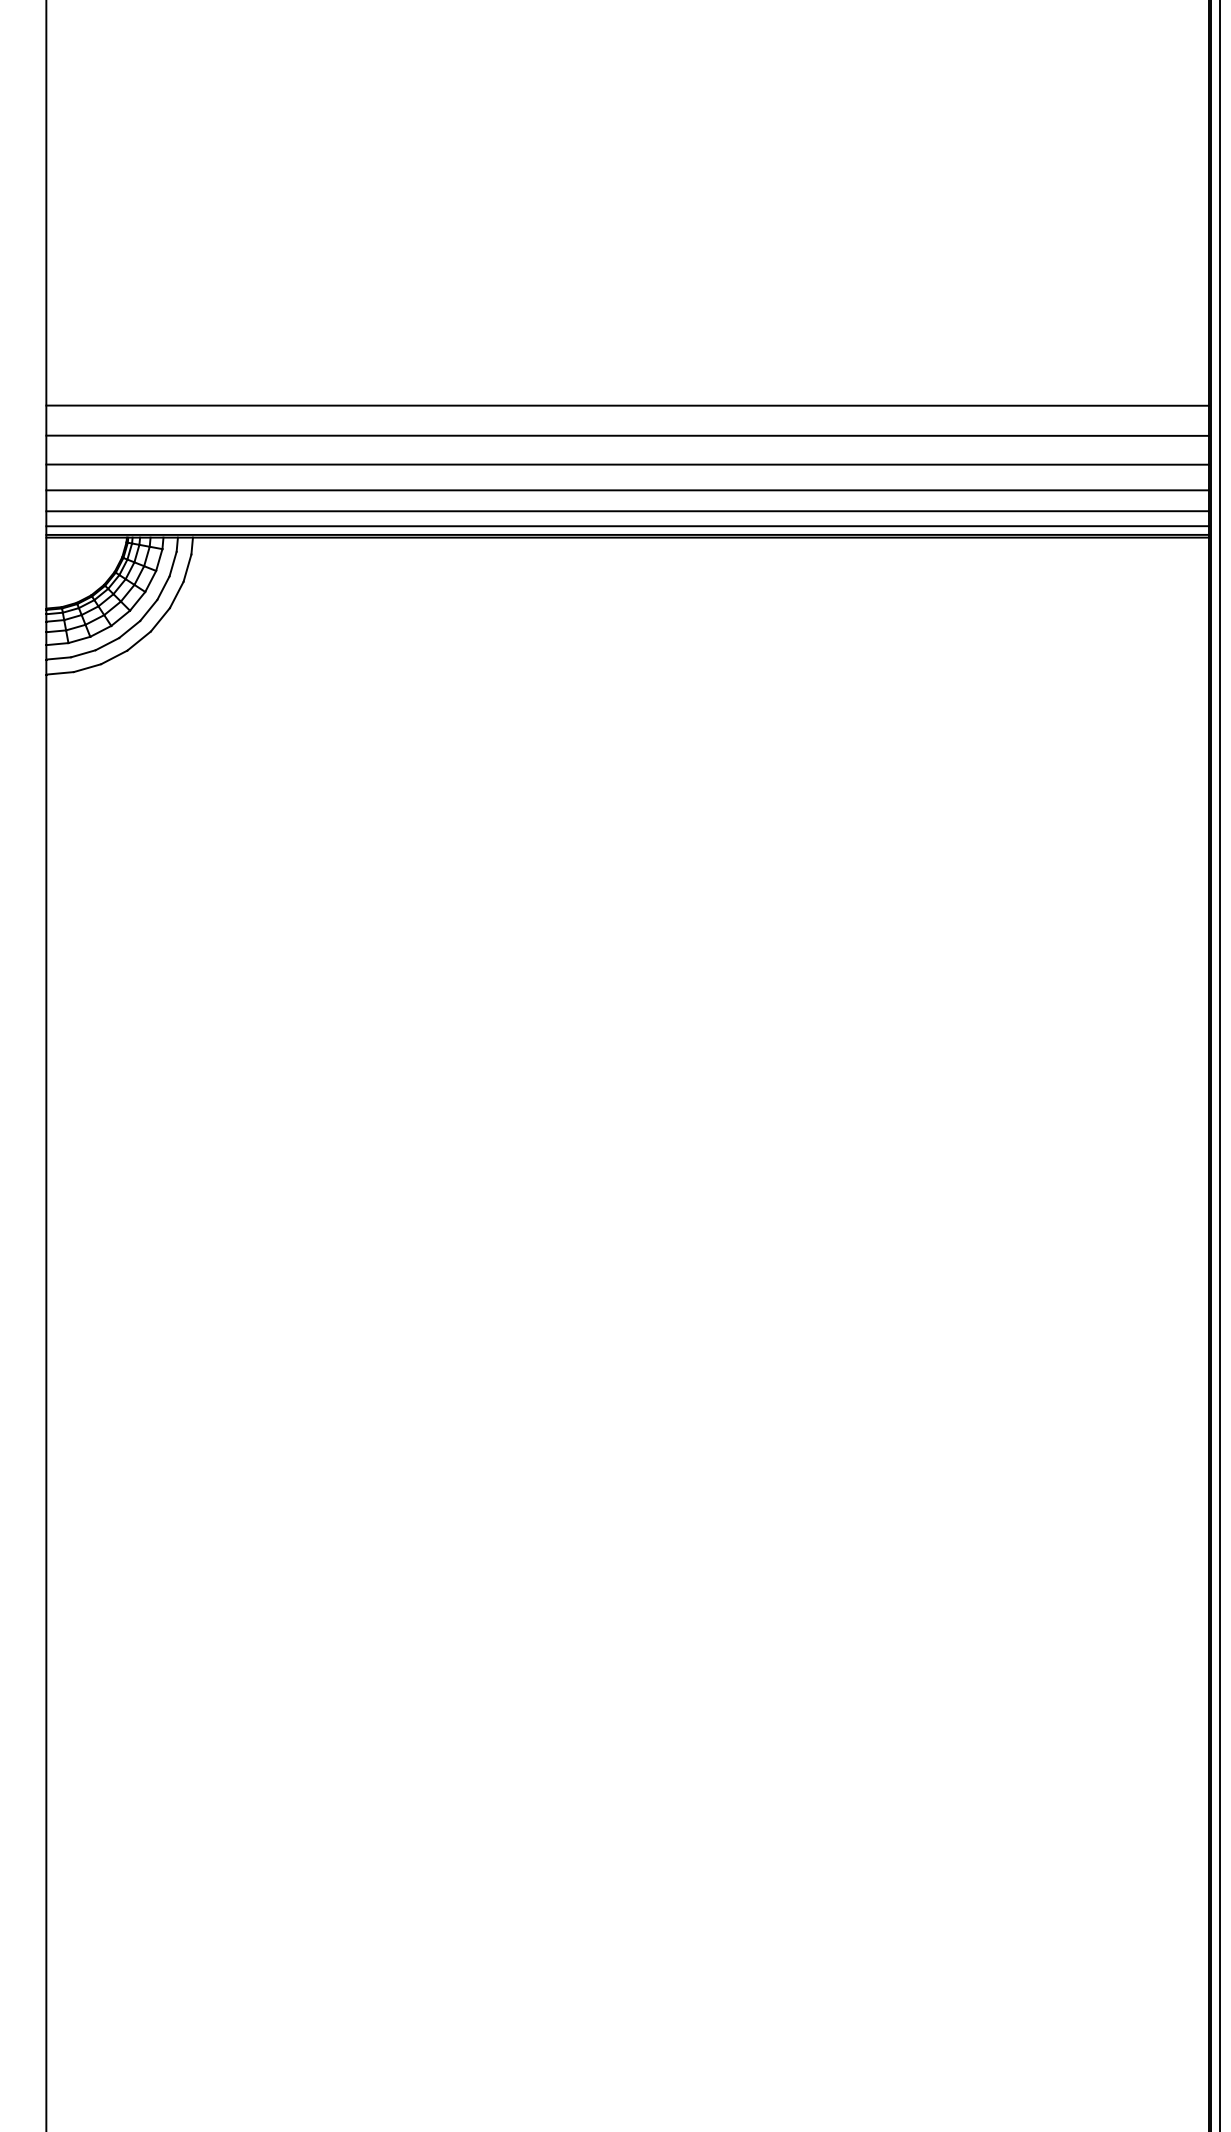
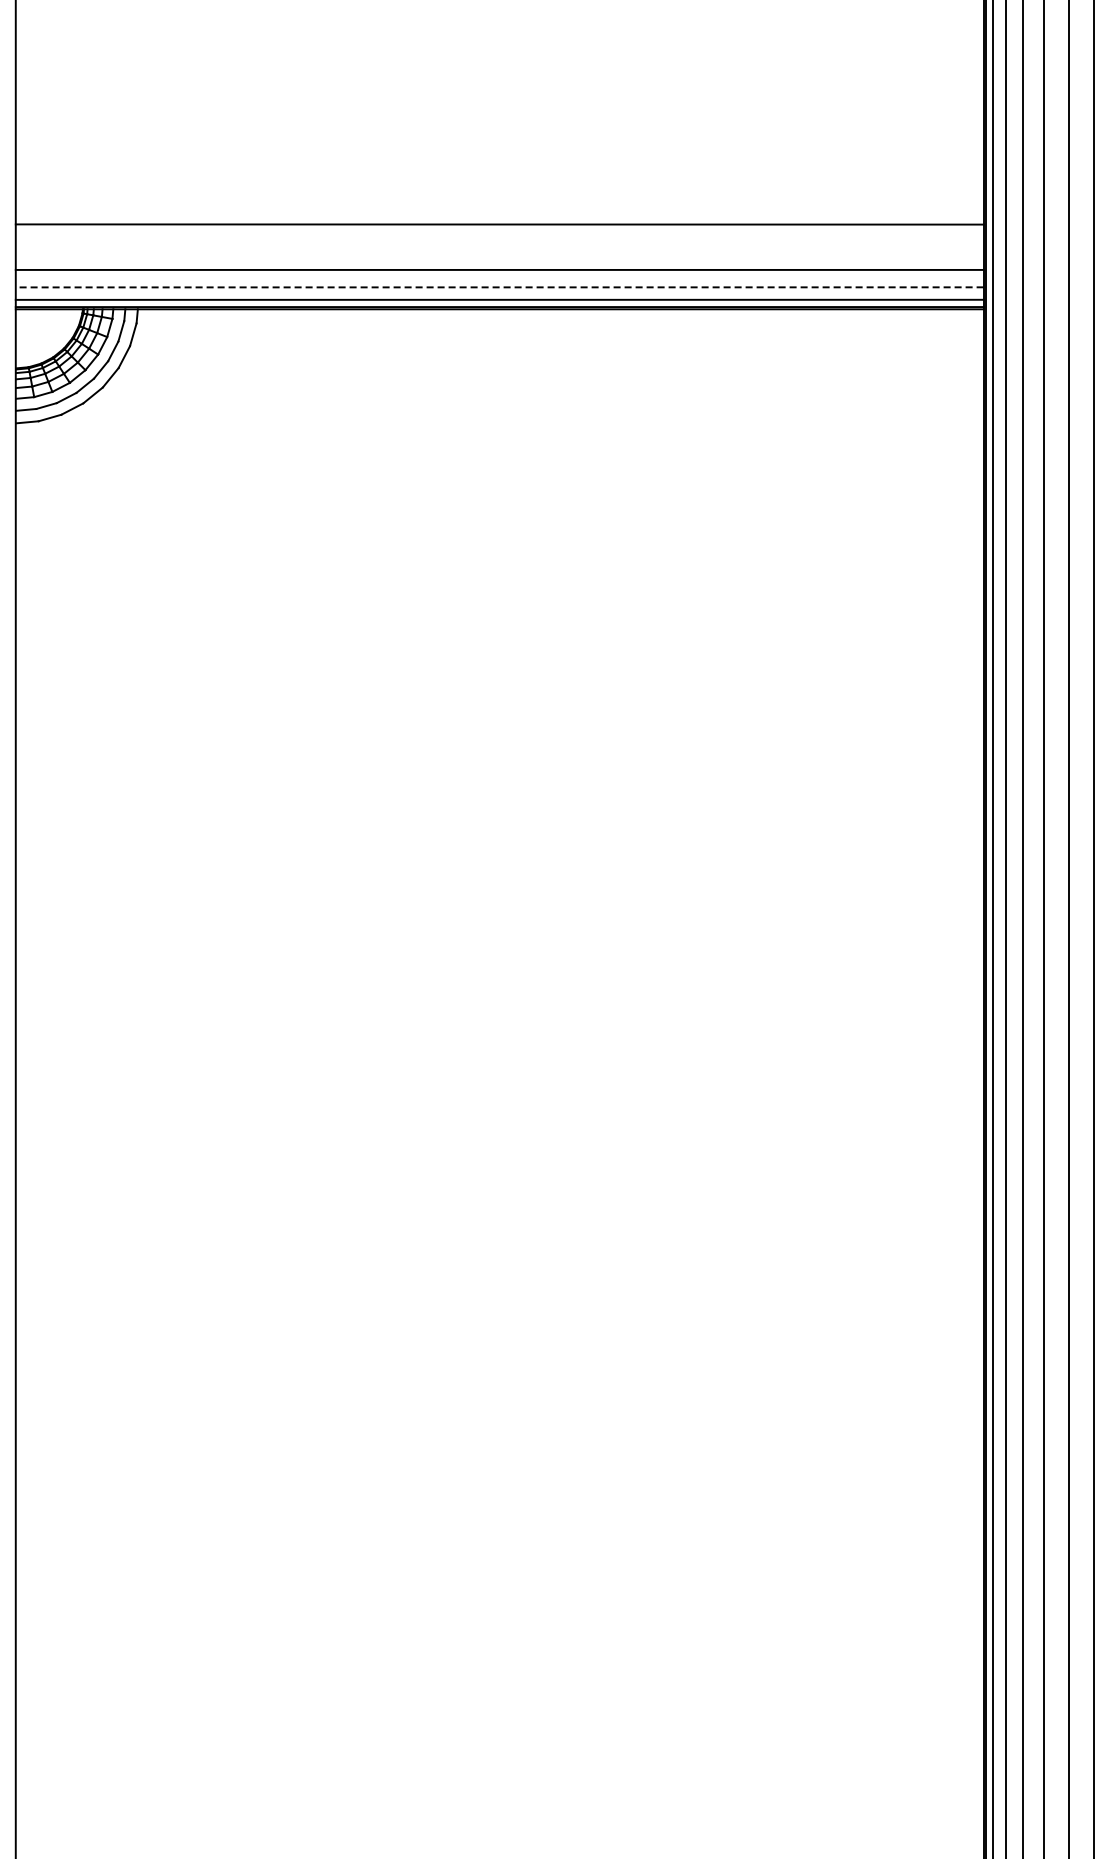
line: (627, 405) -> (499, 199), removed
line: (627, 464) -> (499, 248), removed
line: (627, 511) -> (499, 287), solid -> dashed

